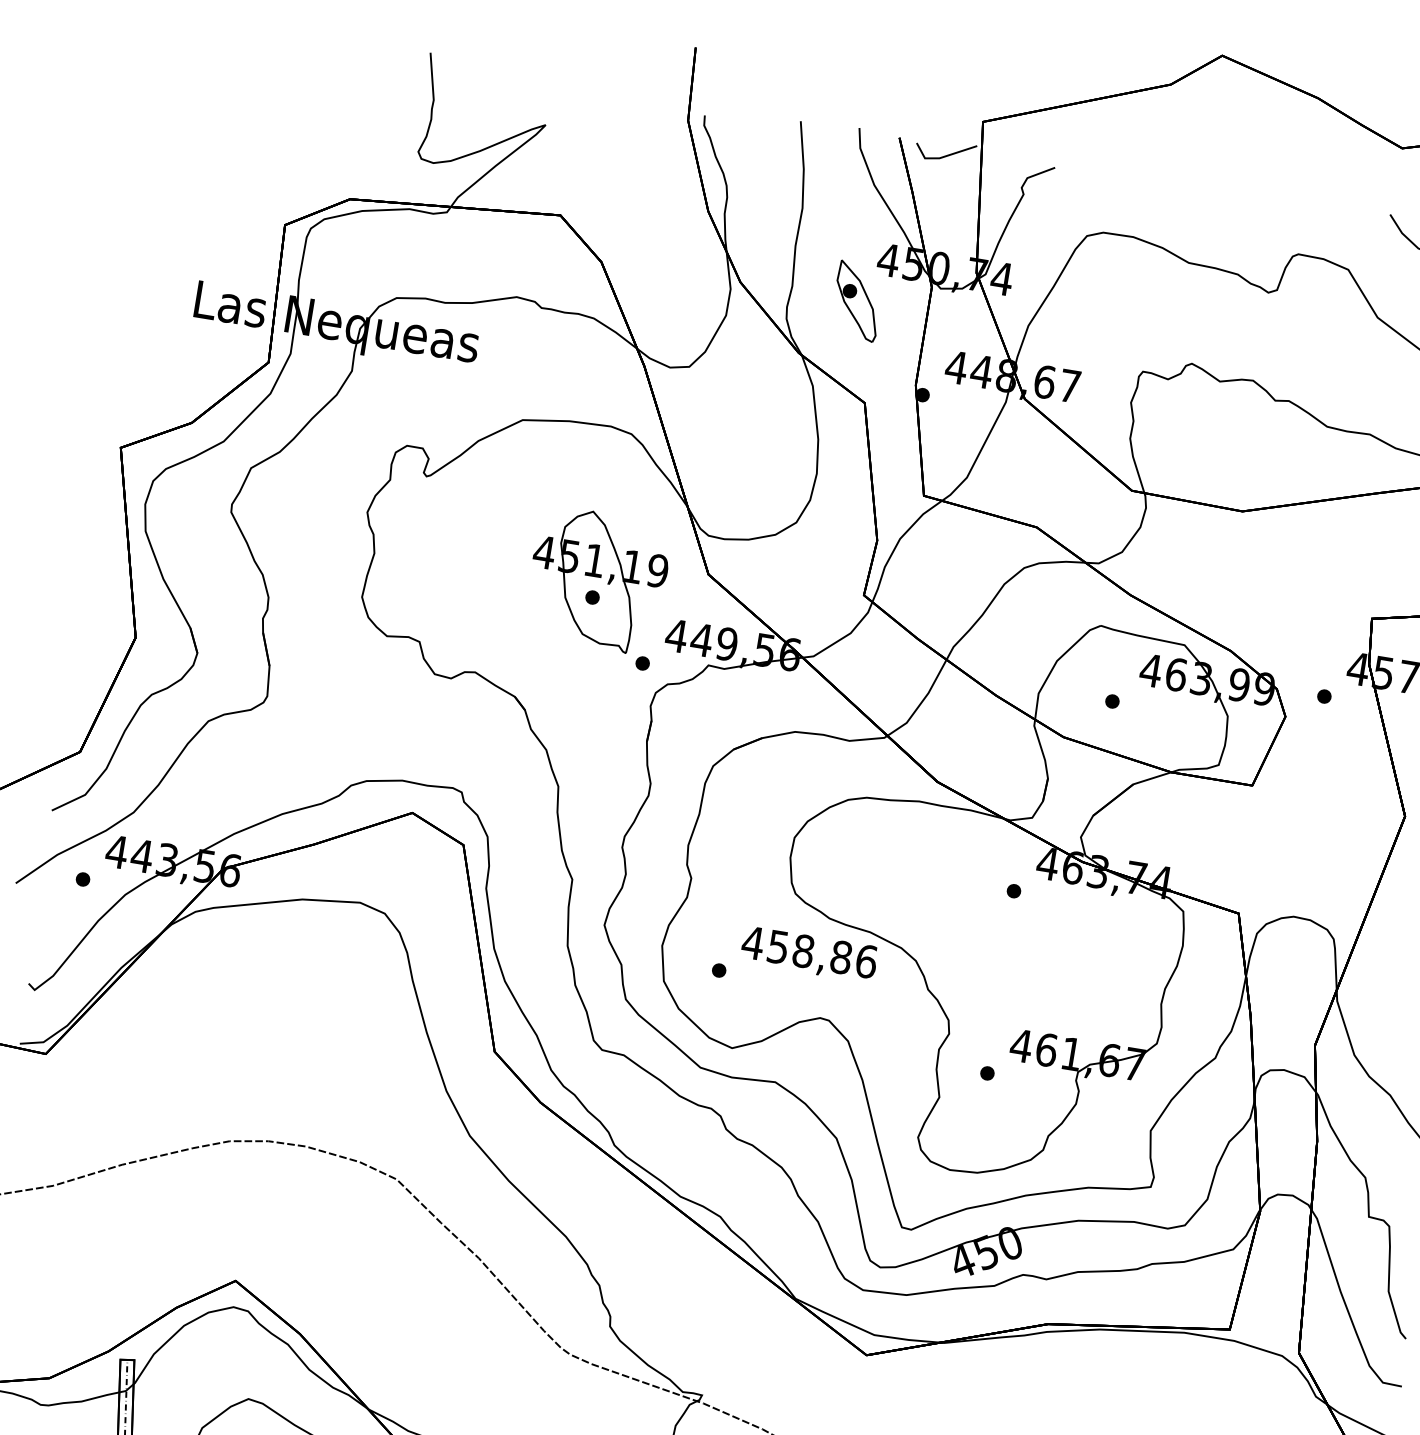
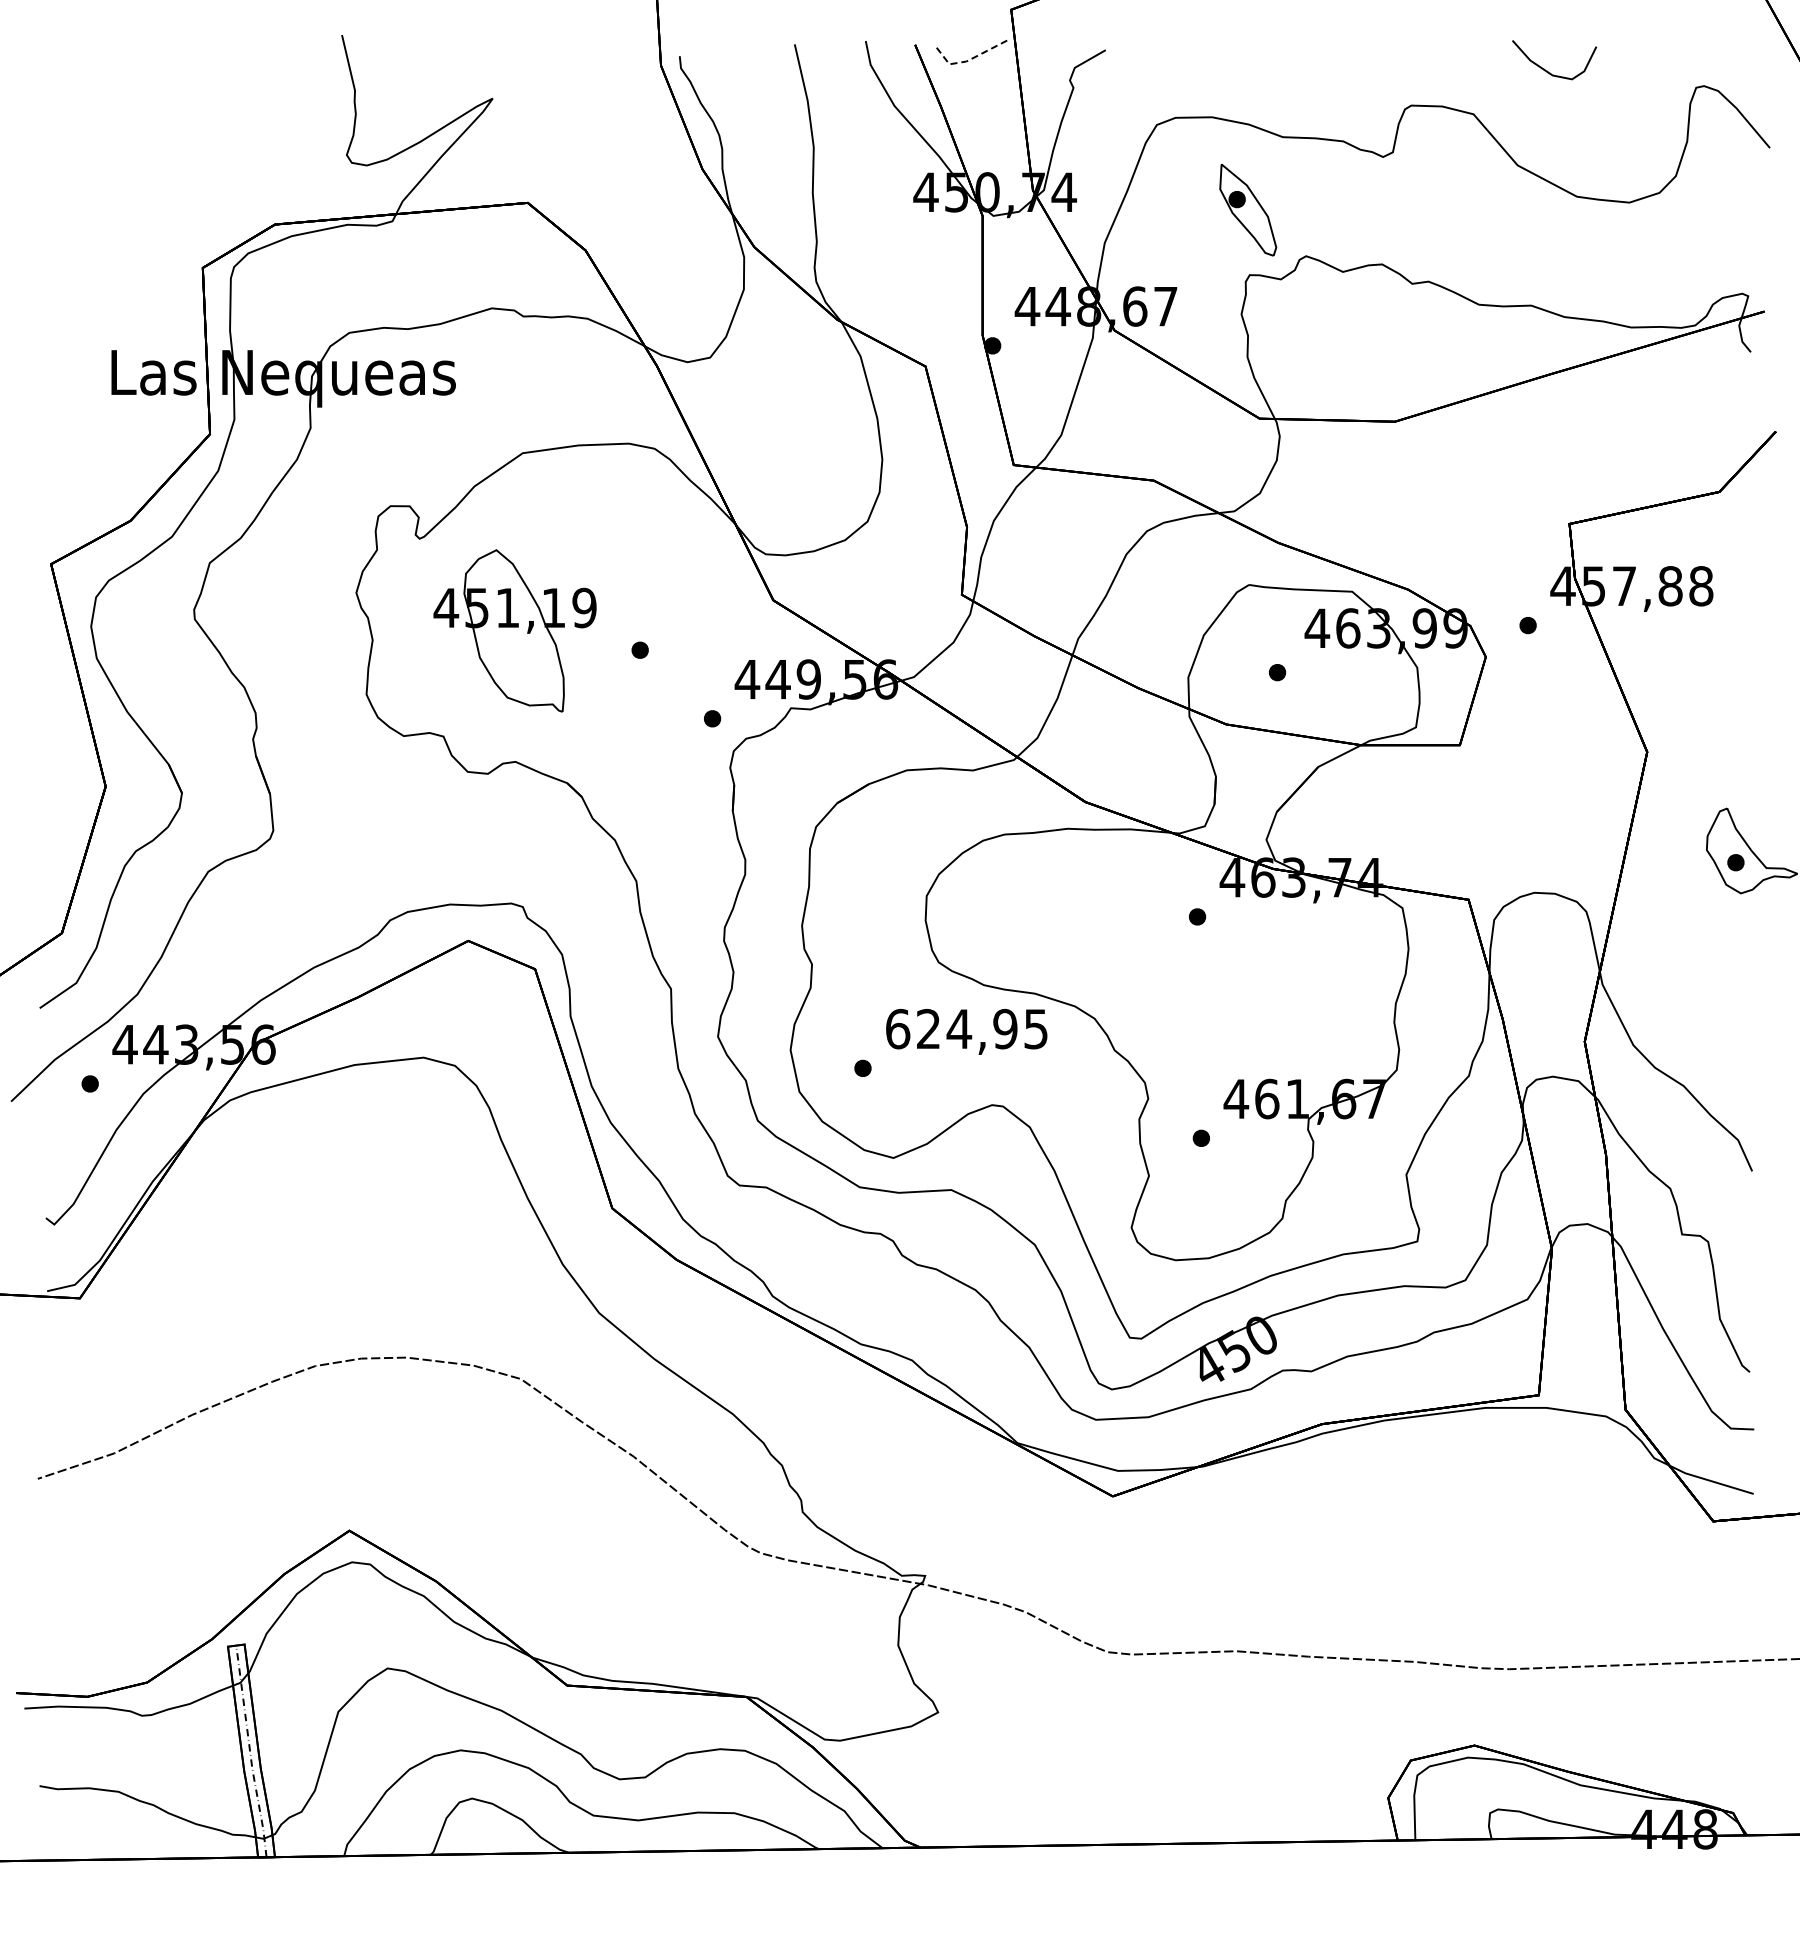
line: (942, 157) -> (970, 59), solid -> dashed
part: (857, 300) -> (1248, 209), moved
part: (597, 580) -> (514, 630), moved
text: (809, 951) -> (966, 1028), 458,86 -> 624,95

